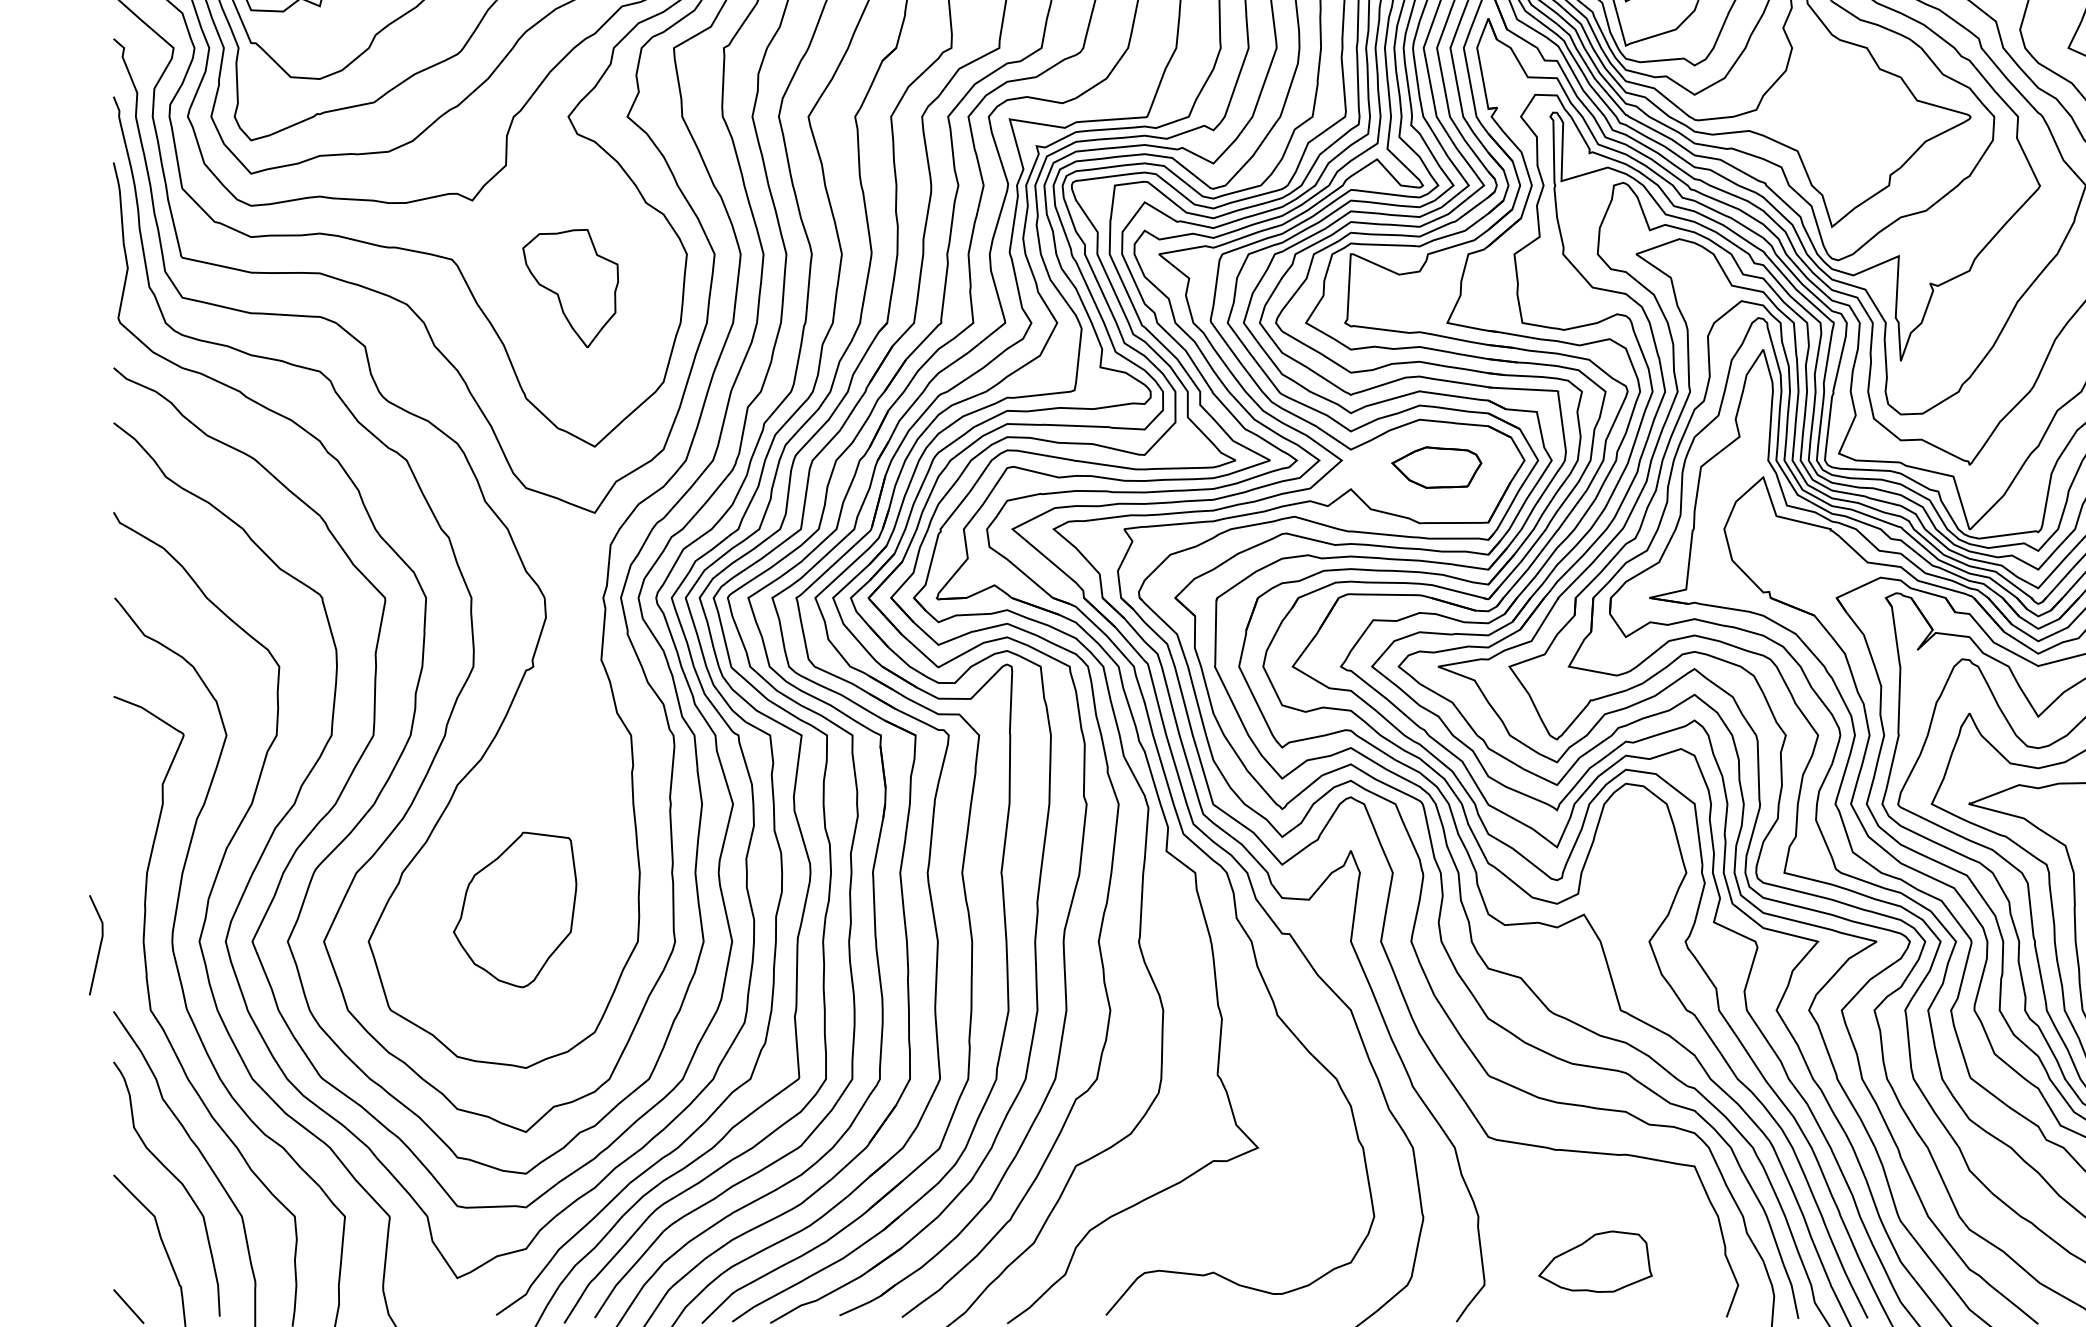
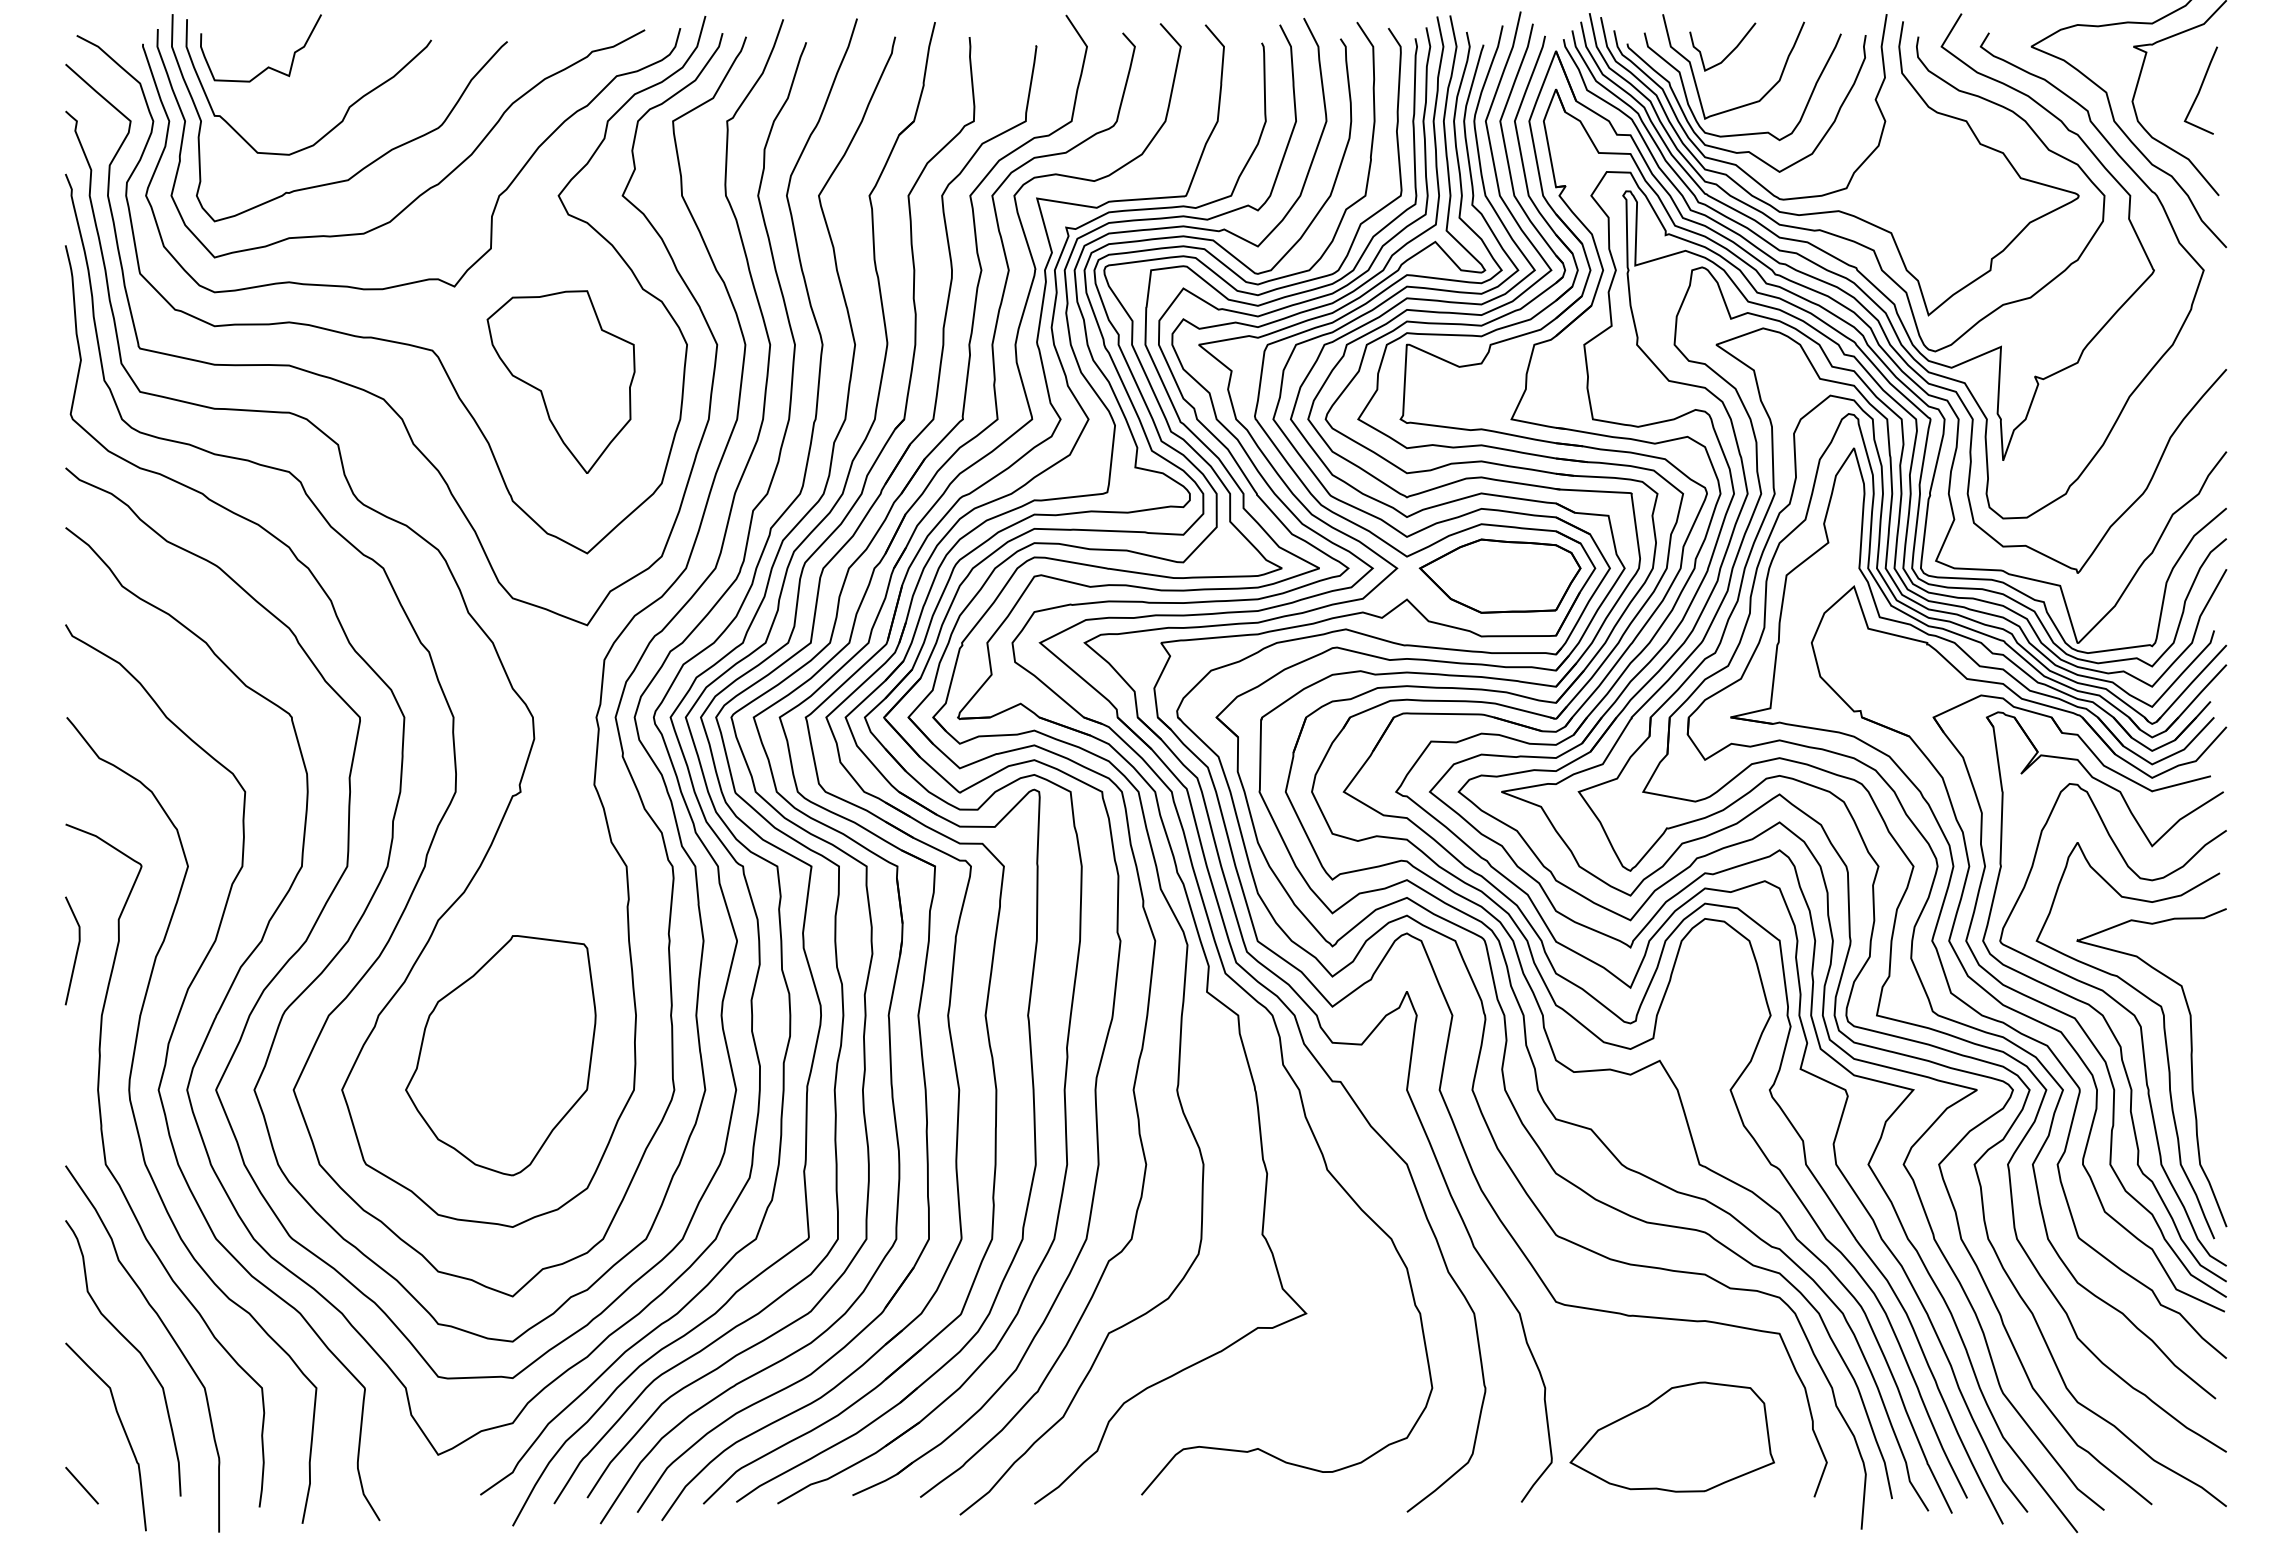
part: (570, 288) -> (560, 381), size x1.43
part: (1436, 467) -> (1499, 575), size x1.67
part: (514, 909) -> (500, 1055), size x1.43
line: (99, 944) -> (76, 950), moved
part: (1594, 1261) -> (1671, 1436), size x1.67

